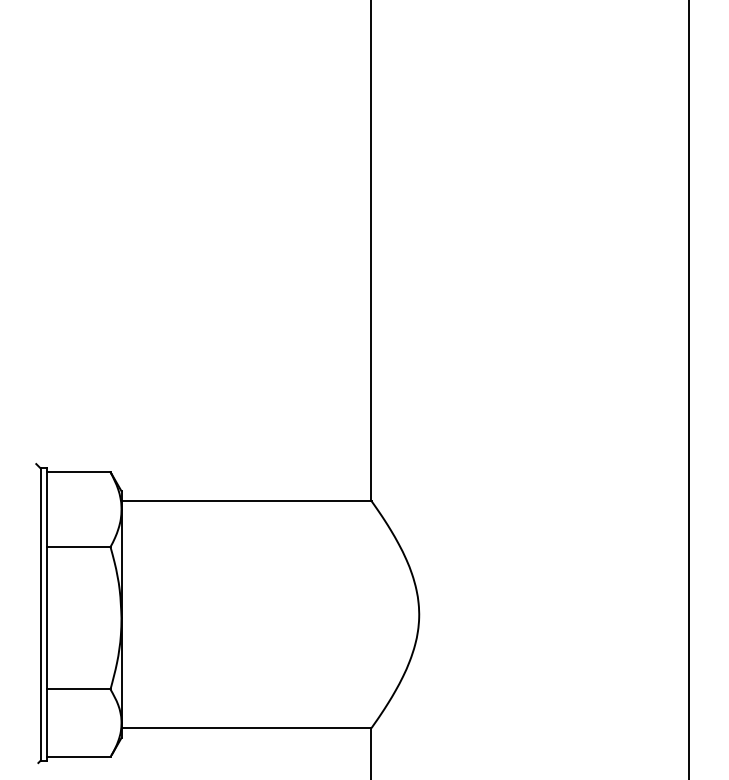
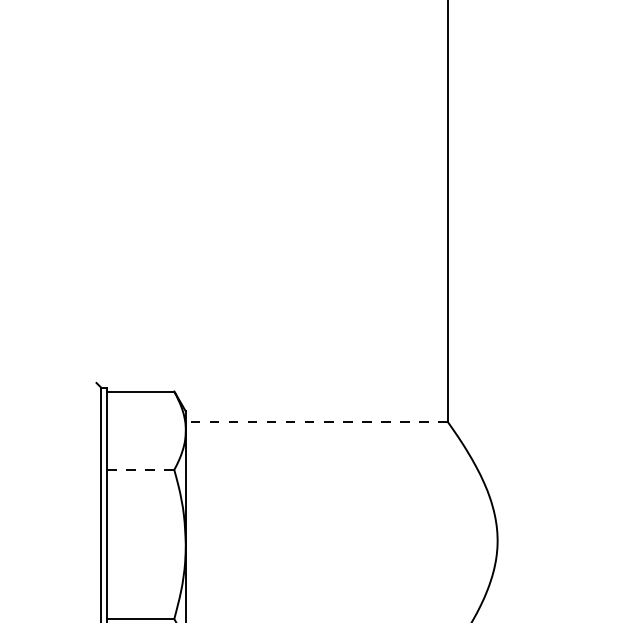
line: (246, 500) -> (316, 421), solid -> dashed
line: (78, 547) -> (140, 470), solid -> dashed

